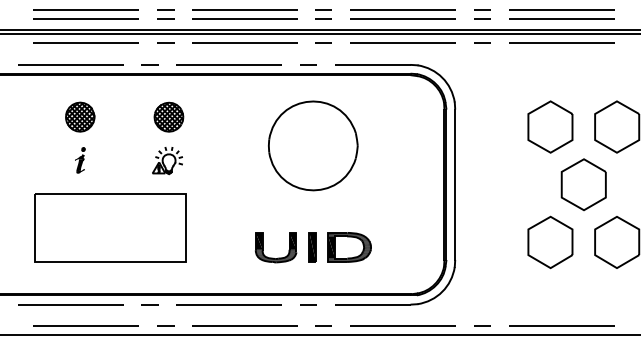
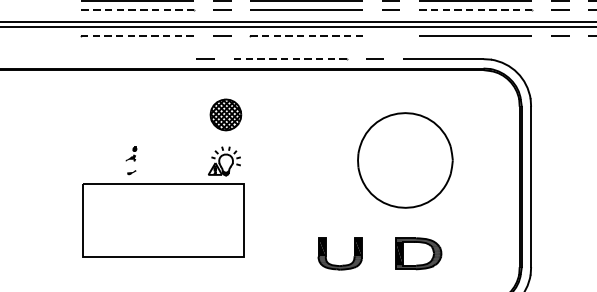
line: (87, 18) -> (139, 9), solid -> dashed
line: (404, 18) -> (477, 9), solid -> dashed
line: (323, 42) -> (390, 35), removed
line: (85, 43) -> (136, 36), solid -> dashed
line: (243, 43) -> (305, 36), solid -> dashed
line: (70, 64) -> (120, 58), removed
line: (230, 64) -> (291, 58), solid -> dashed
part: (80, 116) -> (131, 114), removed
part: (313, 145) -> (405, 160), moved
fill: (79, 165) -> (130, 166), removed
part: (110, 227) -> (163, 219), moved
part: (312, 247) -> (378, 253), removed

